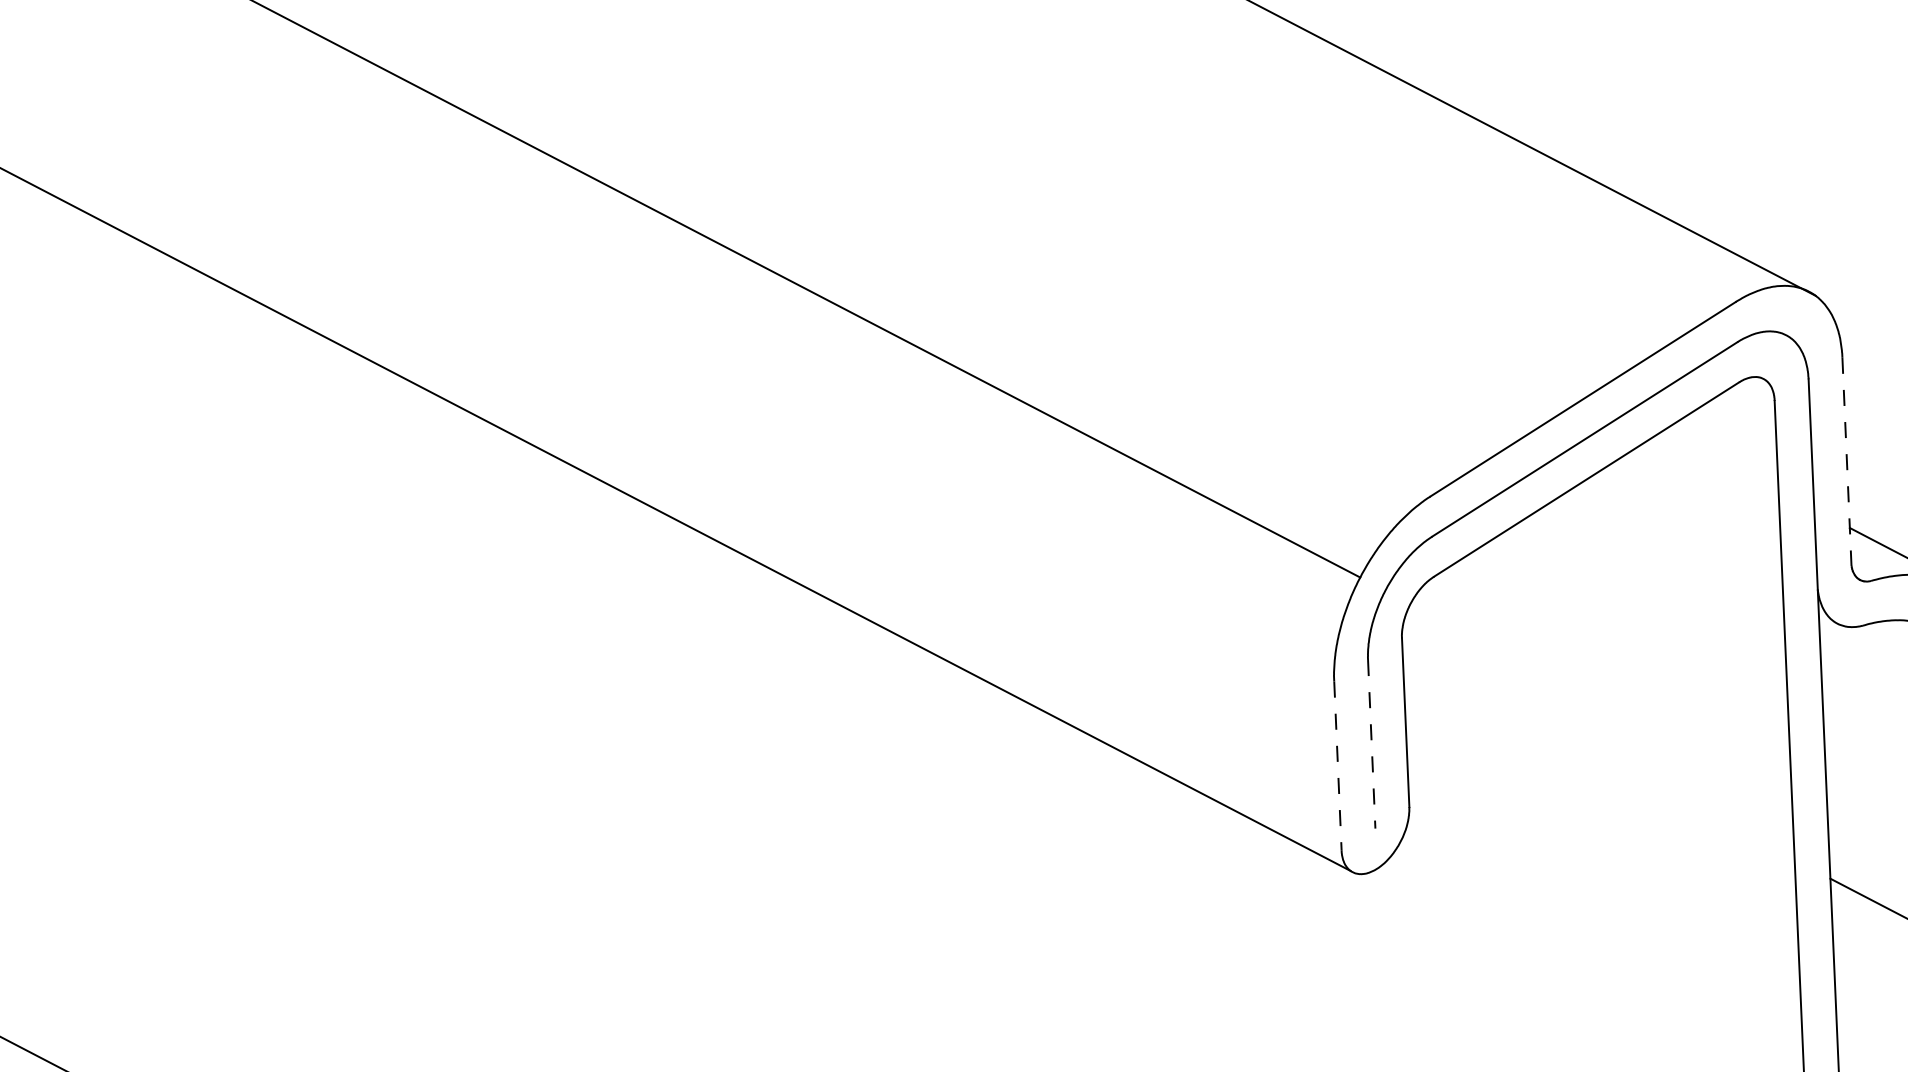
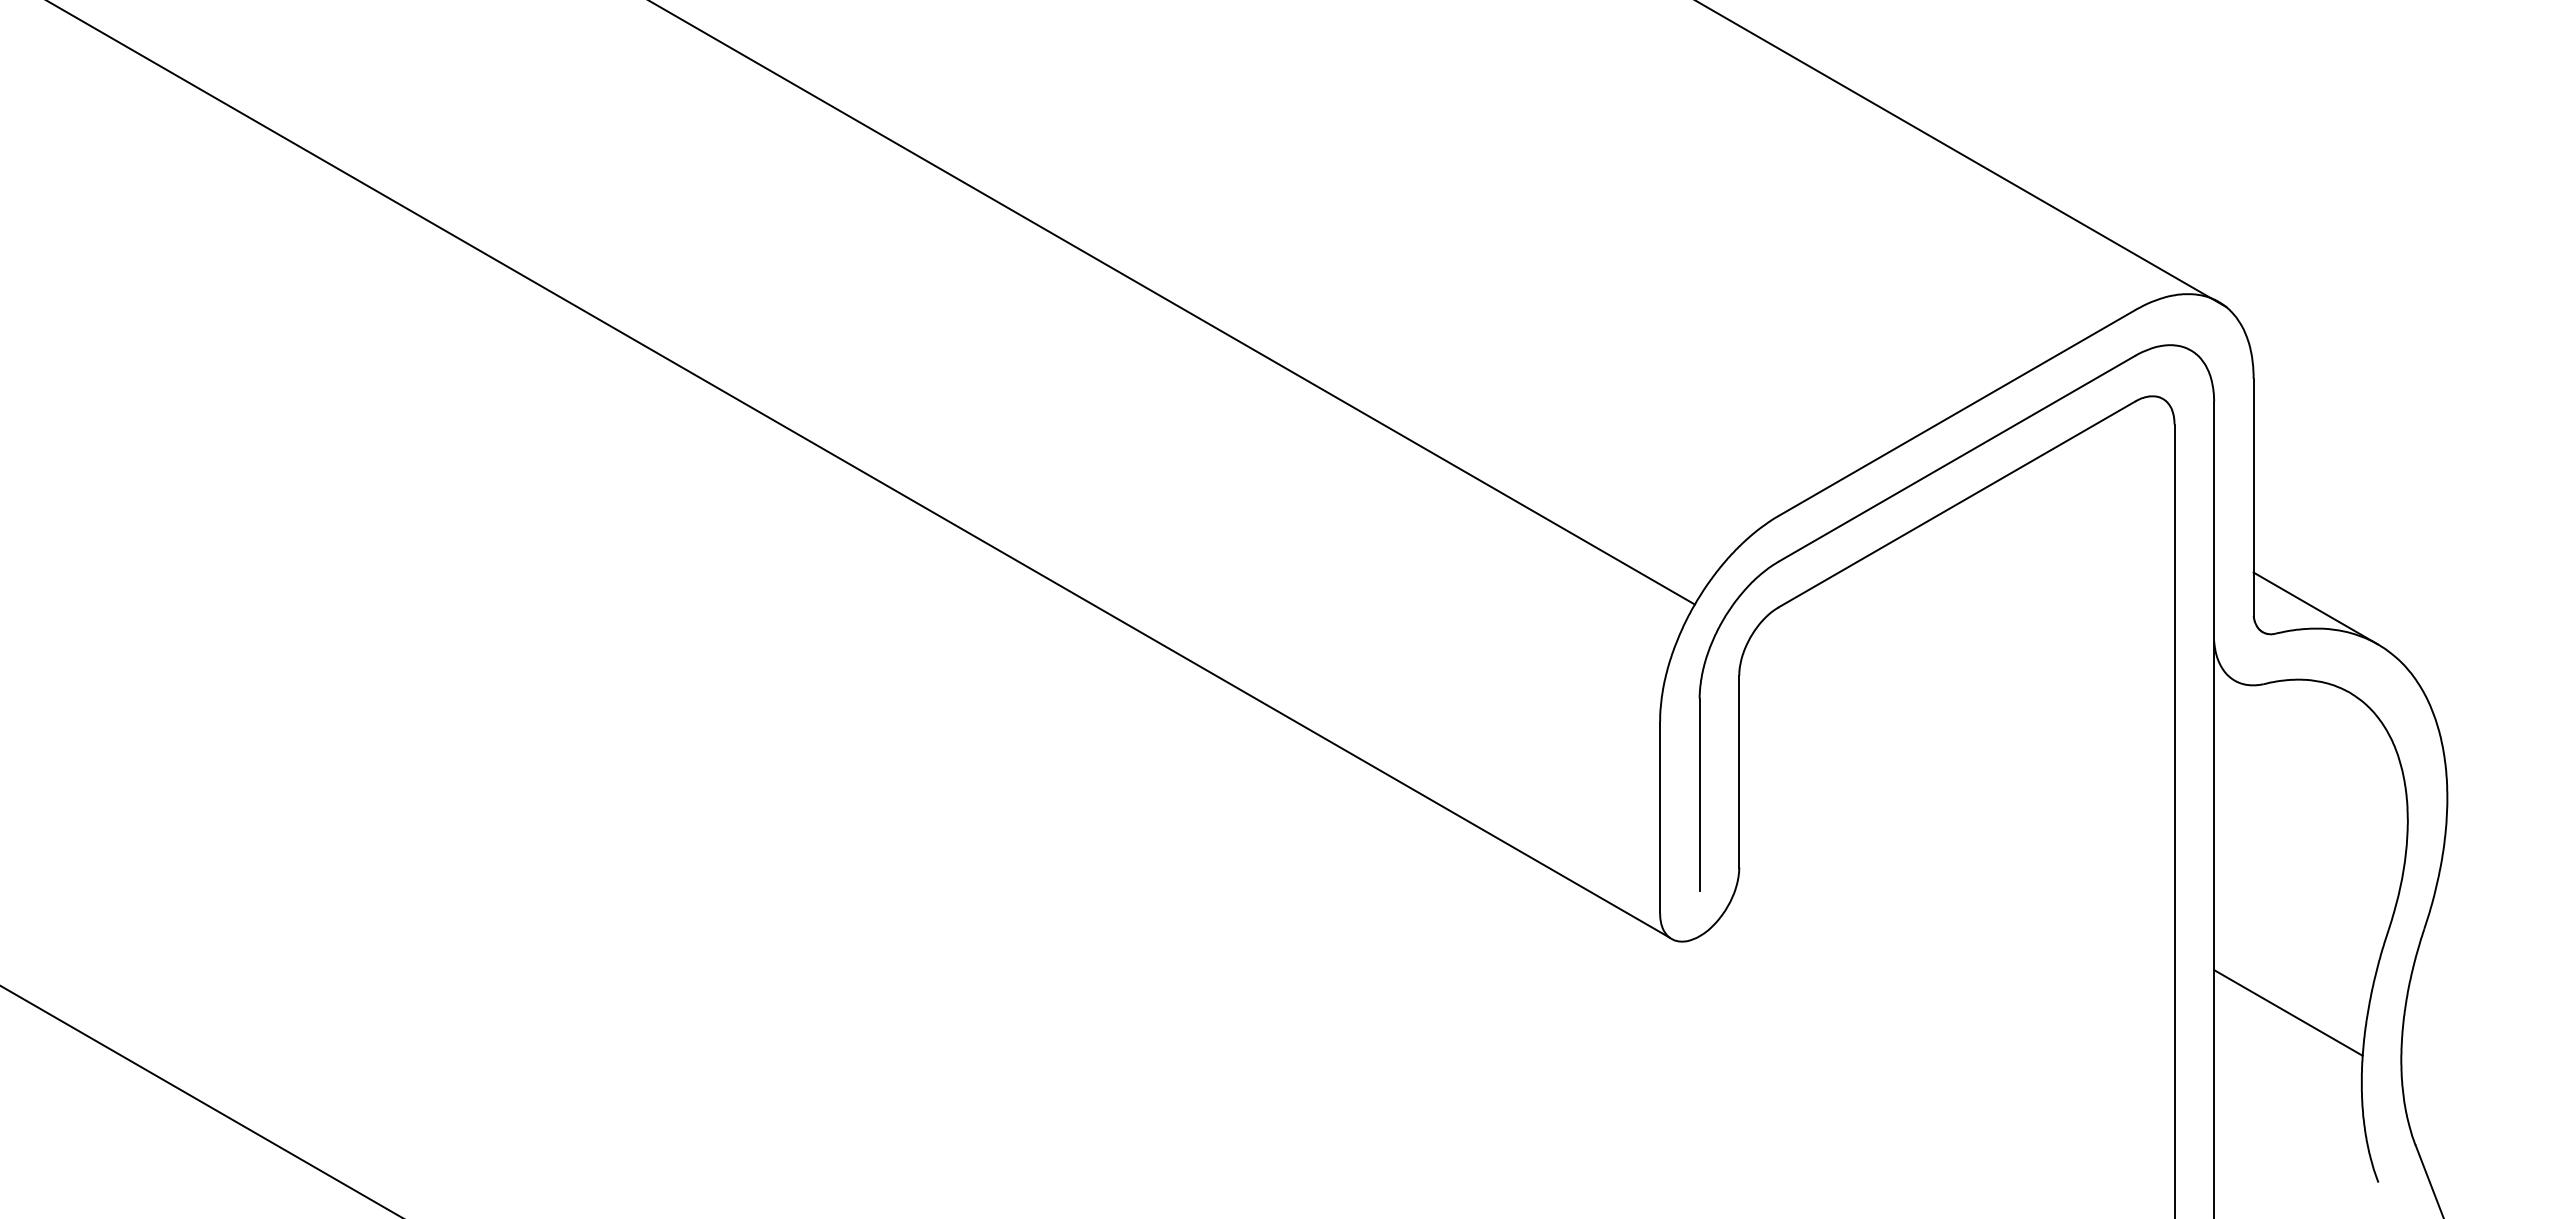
line: (1846, 462) -> (2253, 497), dashed -> solid
line: (1371, 744) -> (1699, 794), dashed -> solid
line: (1338, 765) -> (1660, 817), dashed -> solid

